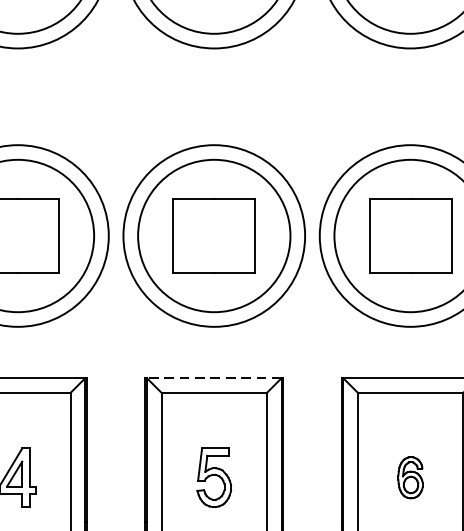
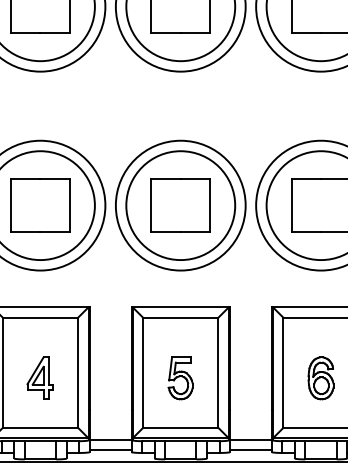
line: (213, 378) -> (180, 307), dashed -> solid
part: (409, 477) -> (320, 378), size x1.43

